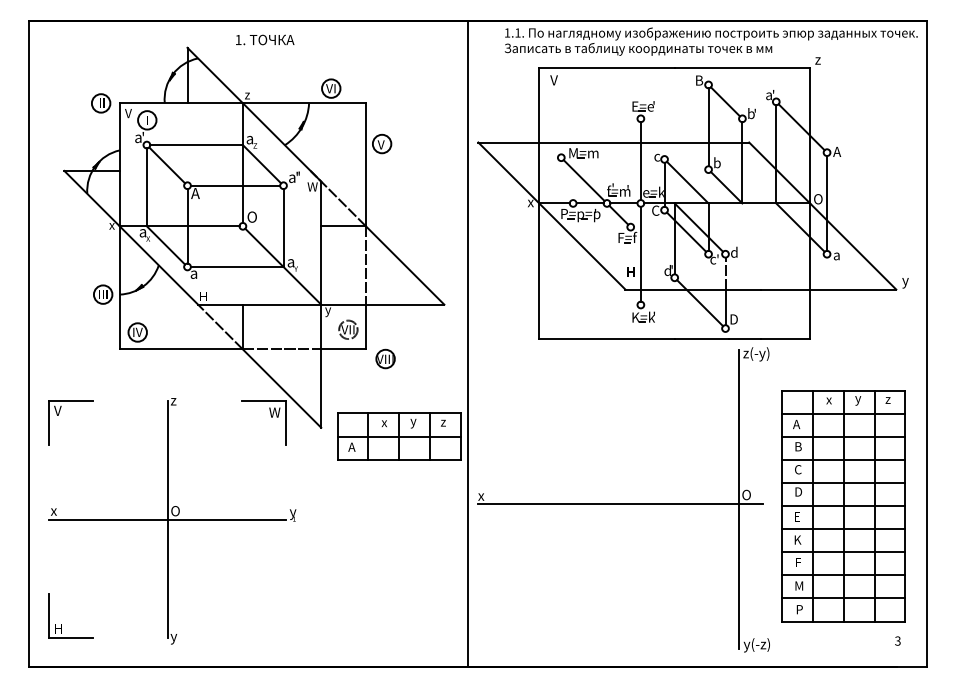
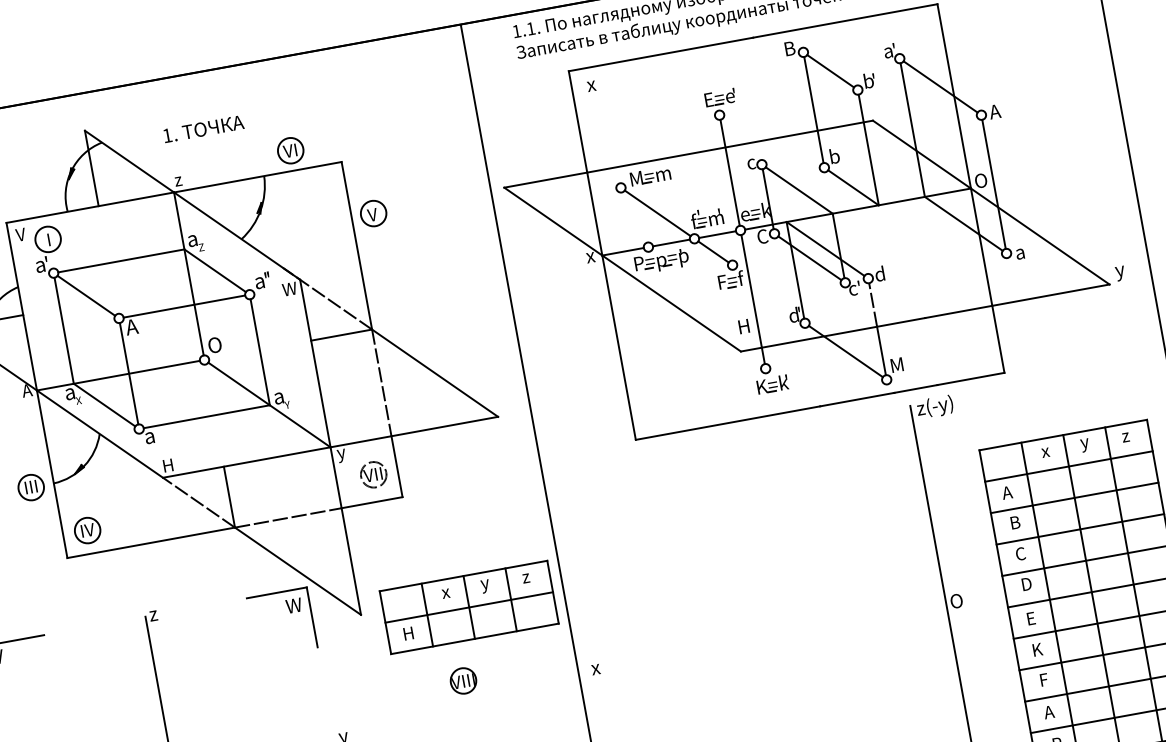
text: (265, 39) -> (204, 128), moved
text: (553, 80) -> (591, 84), V -> x
text: (112, 224) -> (26, 389), x -> A
text: (734, 319) -> (896, 365), D -> M
part: (385, 358) -> (463, 680), moved
text: (351, 446) -> (406, 632), A -> H
line: (620, 504) -> (787, 645), removed
text: (798, 585) -> (1049, 711), M -> A

